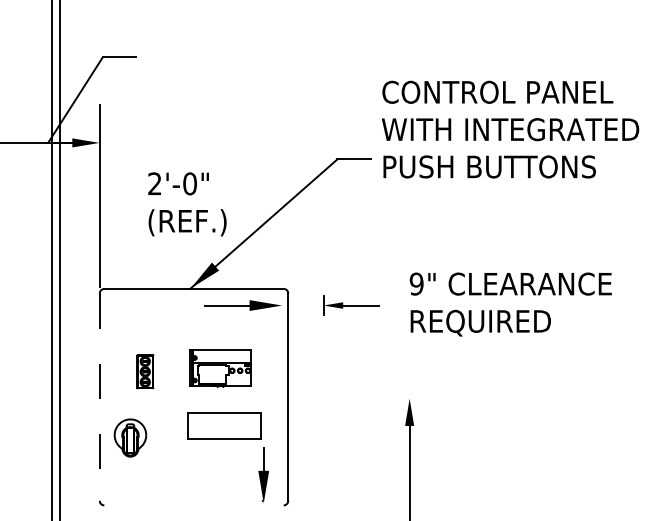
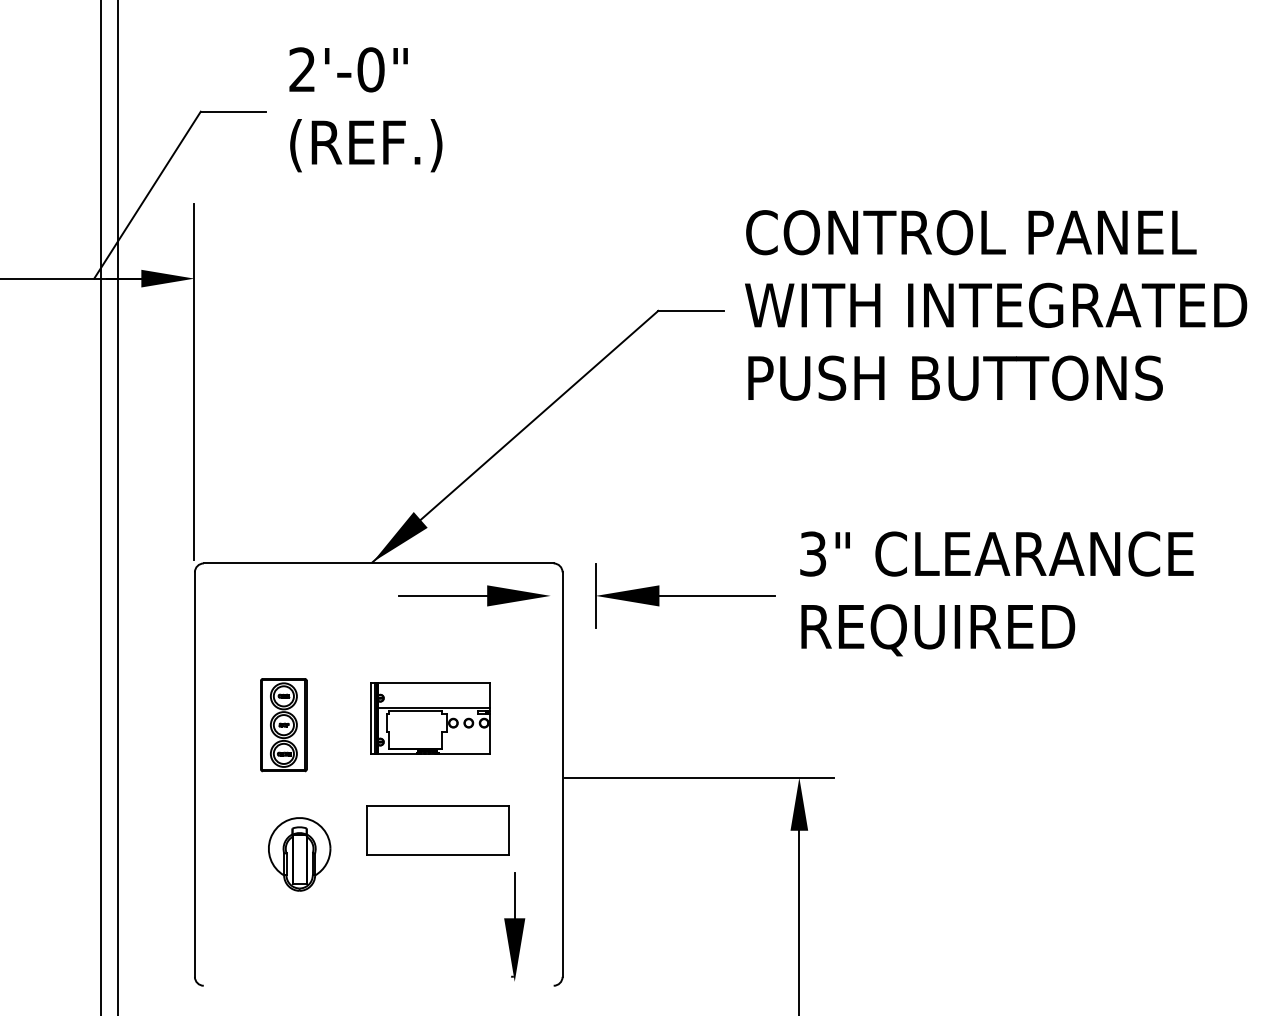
text: (510, 129) -> (996, 305), moved
text: (187, 204) -> (366, 110), moved
text: (416, 283) -> (812, 552), 9" -> 3"
part: (350, 305) -> (683, 595), size x1.67
part: (144, 371) -> (282, 724), size x1.43
line: (99, 397) -> (194, 775), dashed -> solid
line: (358, 398) -> (699, 777), added
part: (130, 437) -> (299, 853), moved

